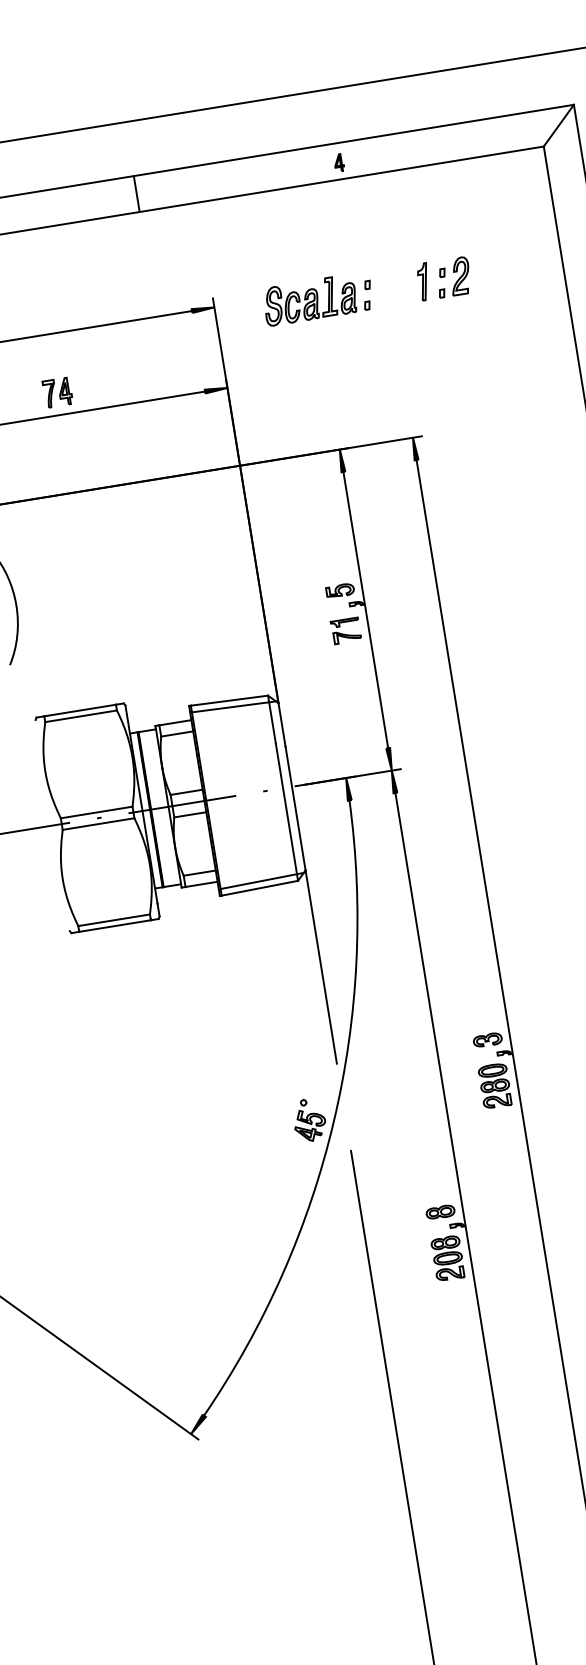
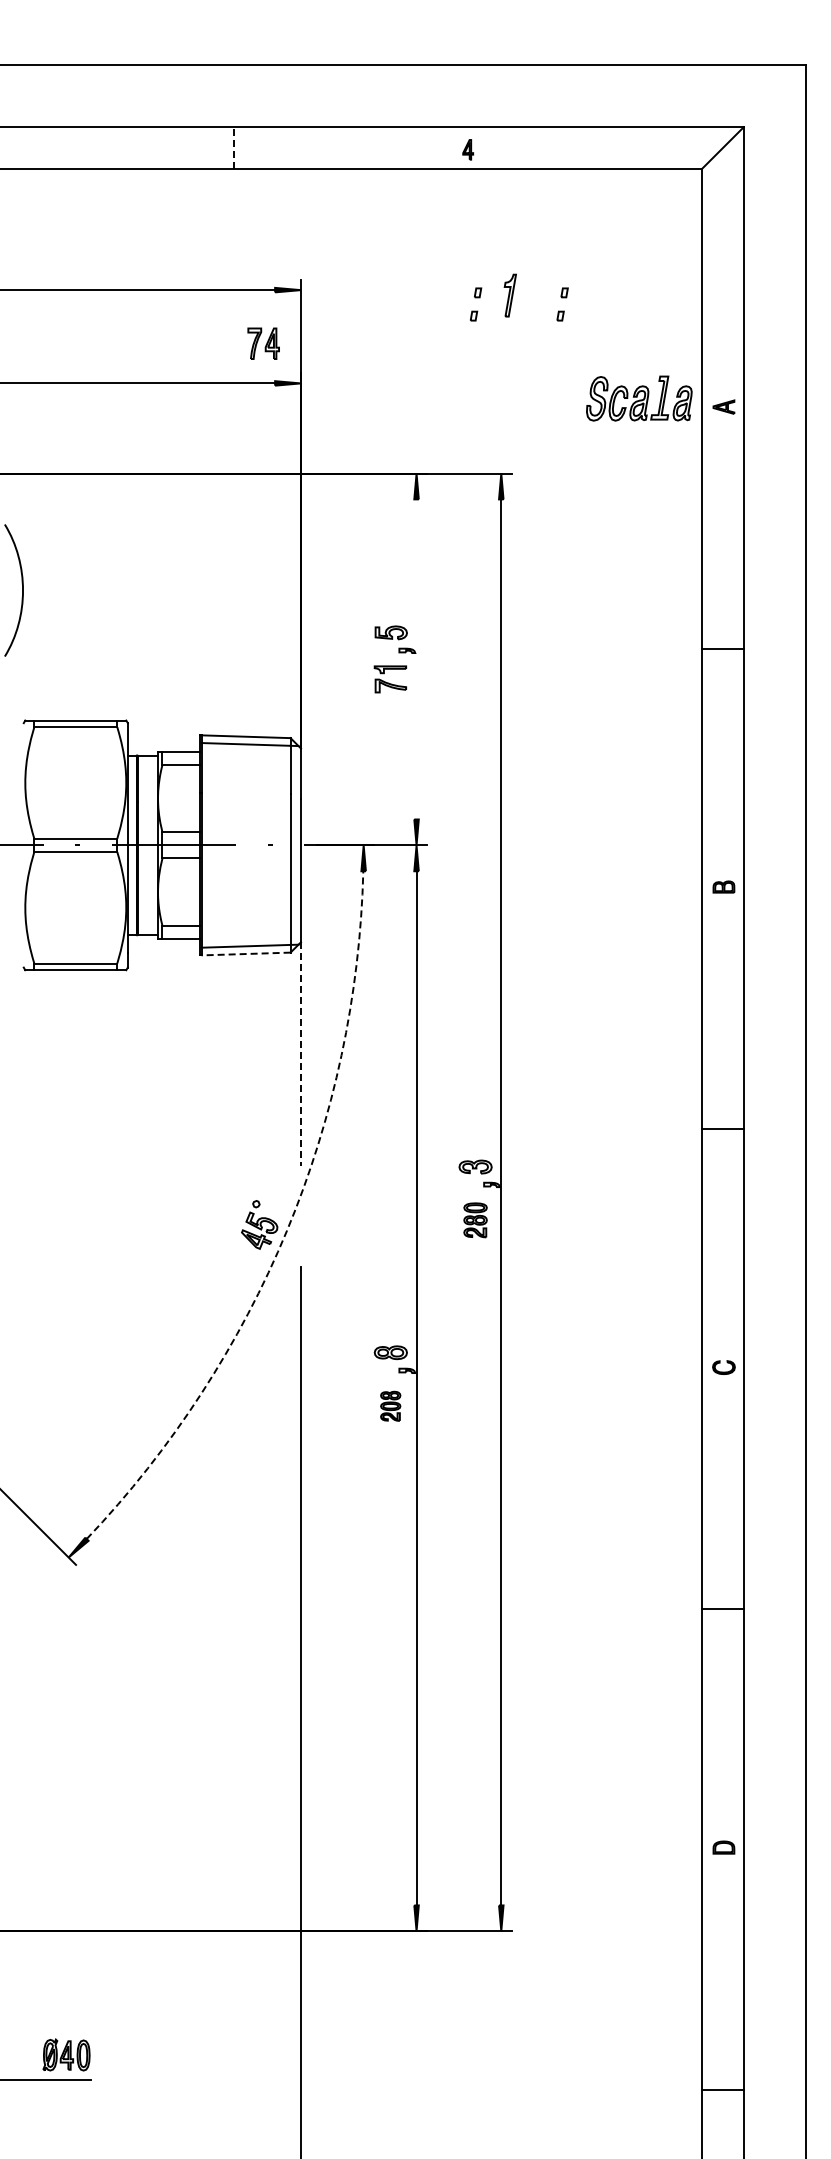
line: (137, 193) -> (234, 147), solid -> dashed
part: (460, 275) -> (584, 299), removed
part: (423, 281) -> (509, 295), moved
part: (310, 300) -> (639, 398), moved
part: (57, 392) -> (263, 343), moved
line: (365, 610) -> (416, 659), removed
line: (259, 888) -> (245, 954), solid -> dashed
line: (321, 967) -> (301, 1054), solid -> dashed
part: (495, 1086) -> (475, 1220), size x0.7
arc: (334, 1121) -> (287, 1230), solid -> dashed
part: (447, 1258) -> (390, 1406), size x0.6

